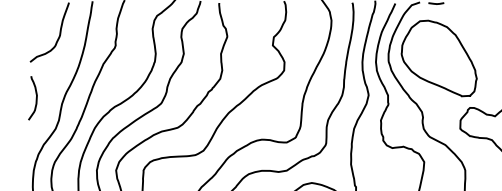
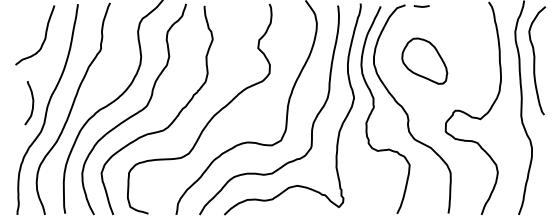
part: (439, 57) -> (424, 60), size x0.6
curve: (36, 98) -> (32, 103), moved

